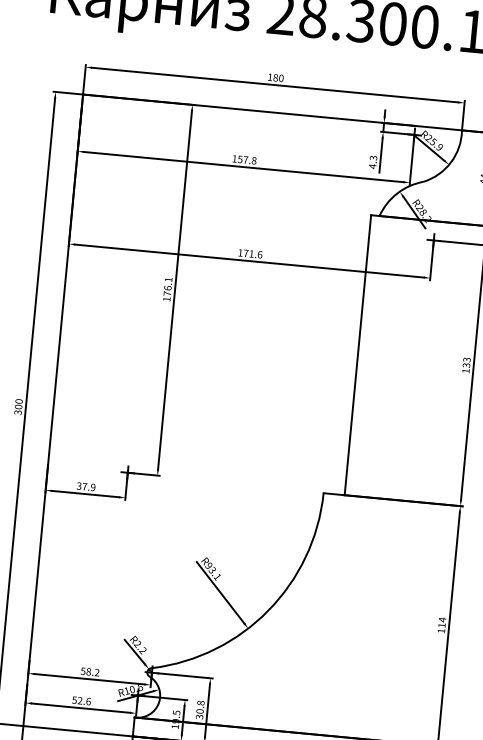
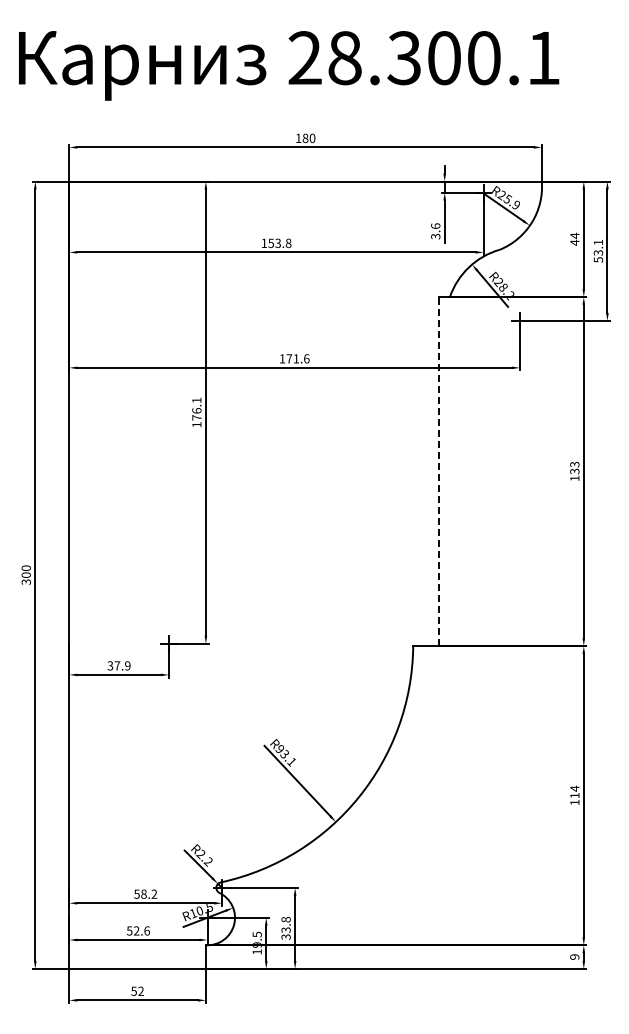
text: (245, 160) -> (277, 243), 157.8 -> 153.8
text: (372, 162) -> (435, 231), 4.3 -> 3.6
line: (357, 355) -> (439, 471), solid -> dashed
text: (199, 710) -> (285, 929), 30.8 -> 33.8

